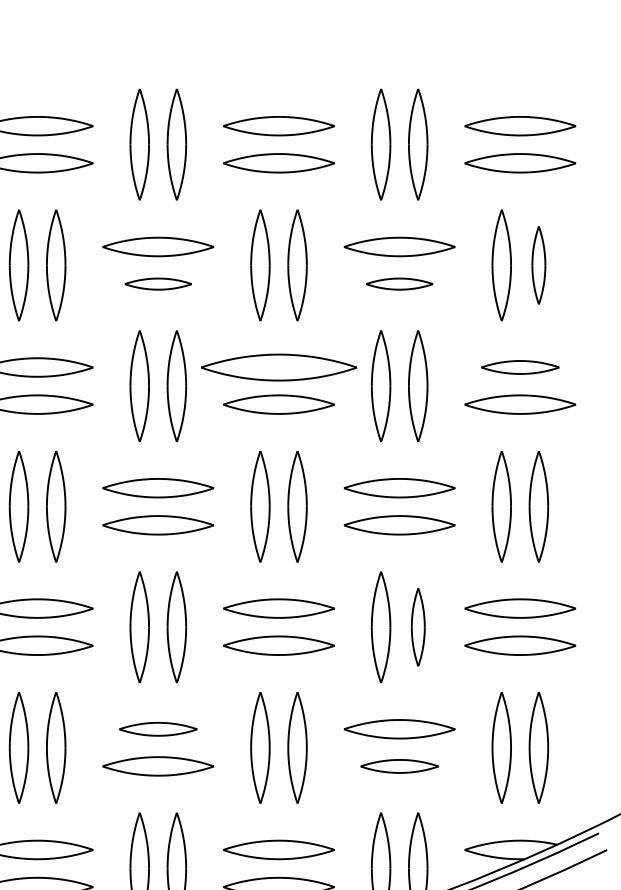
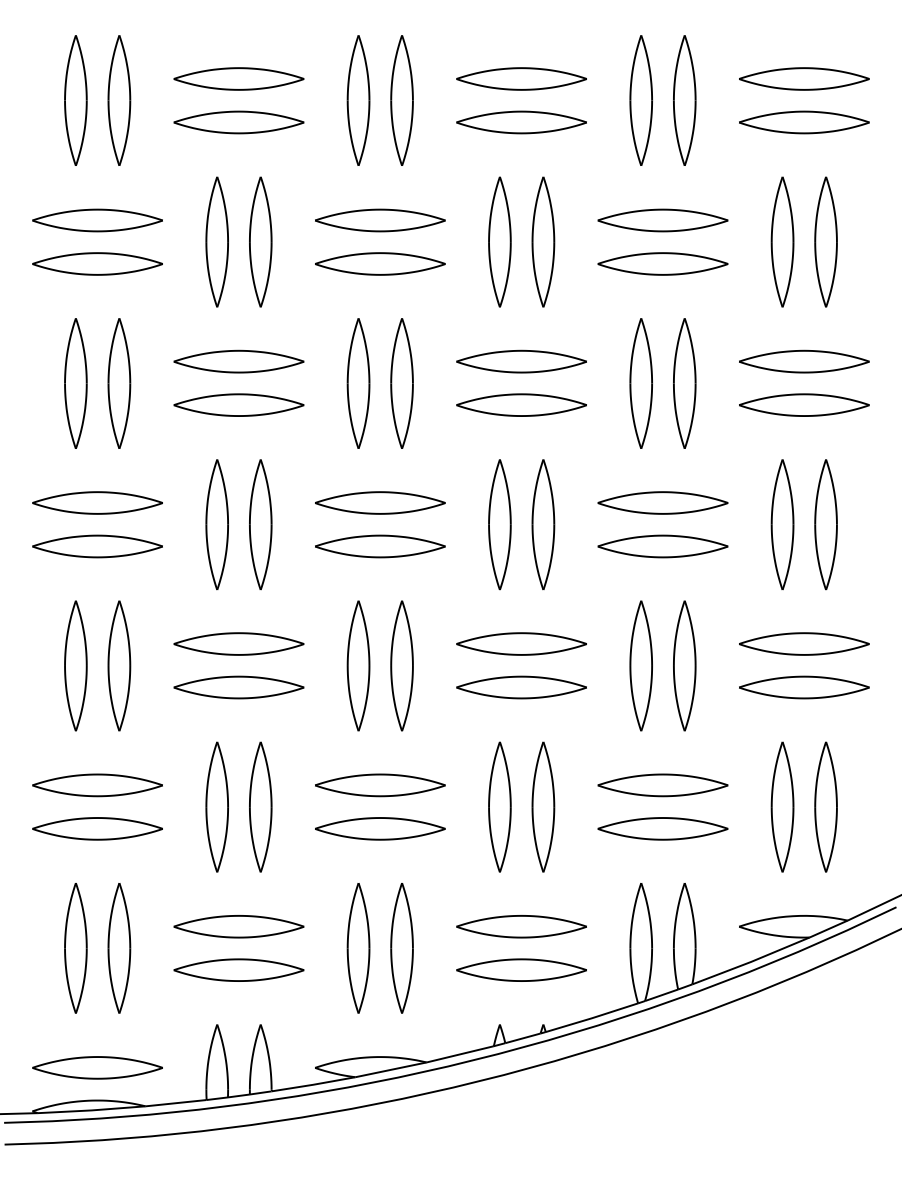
part: (538, 264) -> (825, 241), size x1.43
part: (158, 283) -> (380, 263), size x1.67
part: (399, 283) -> (662, 263), size x1.67
part: (278, 367) -> (521, 361), size x0.71
part: (520, 367) -> (804, 361), size x1.43
part: (418, 626) -> (684, 665), size x1.43
part: (158, 729) -> (380, 785), size x1.43
part: (399, 766) -> (662, 828), size x1.43

